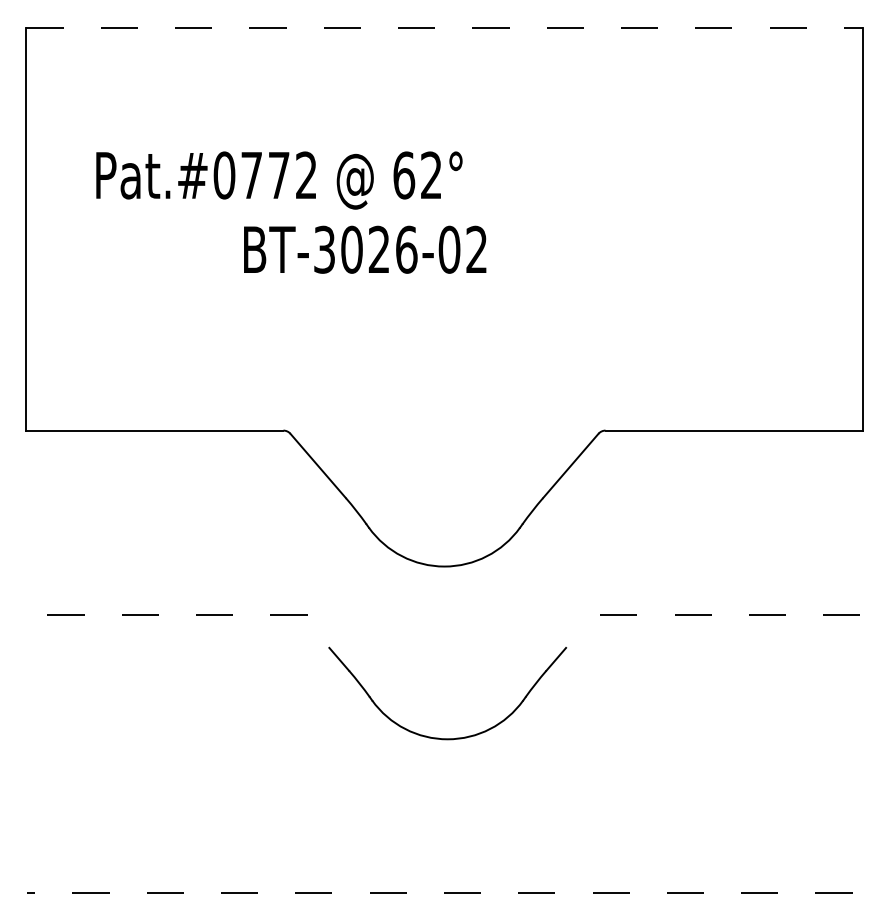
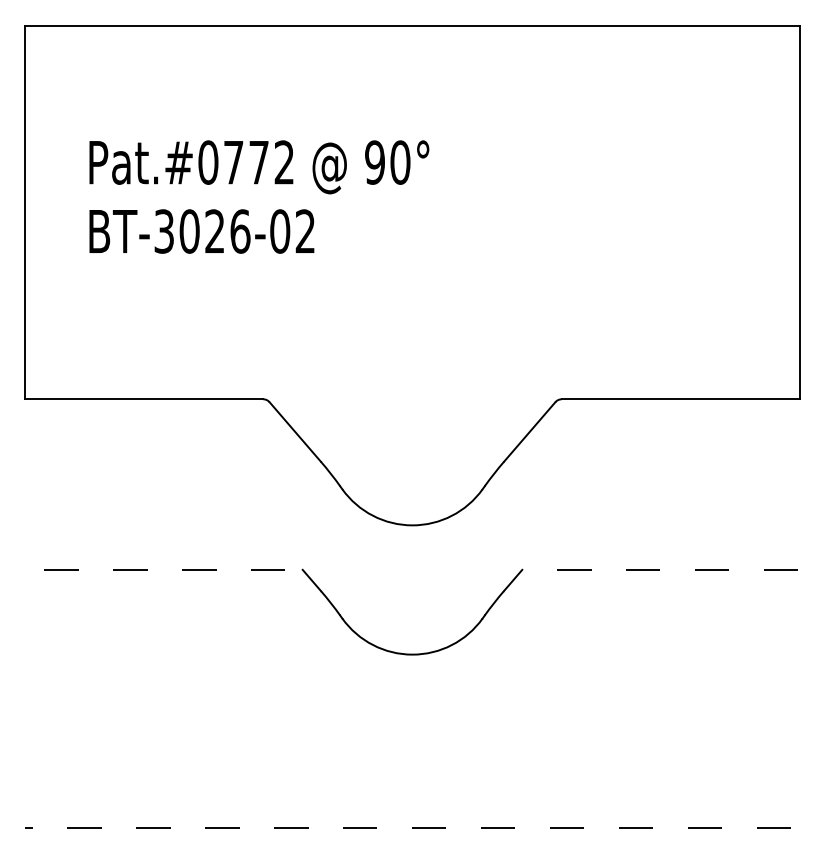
line: (444, 27) -> (412, 25), dashed -> solid
text: (417, 175) -> (387, 162), 62° -> 90°
text: (364, 249) -> (201, 231), moved
part: (447, 738) -> (412, 653), moved

